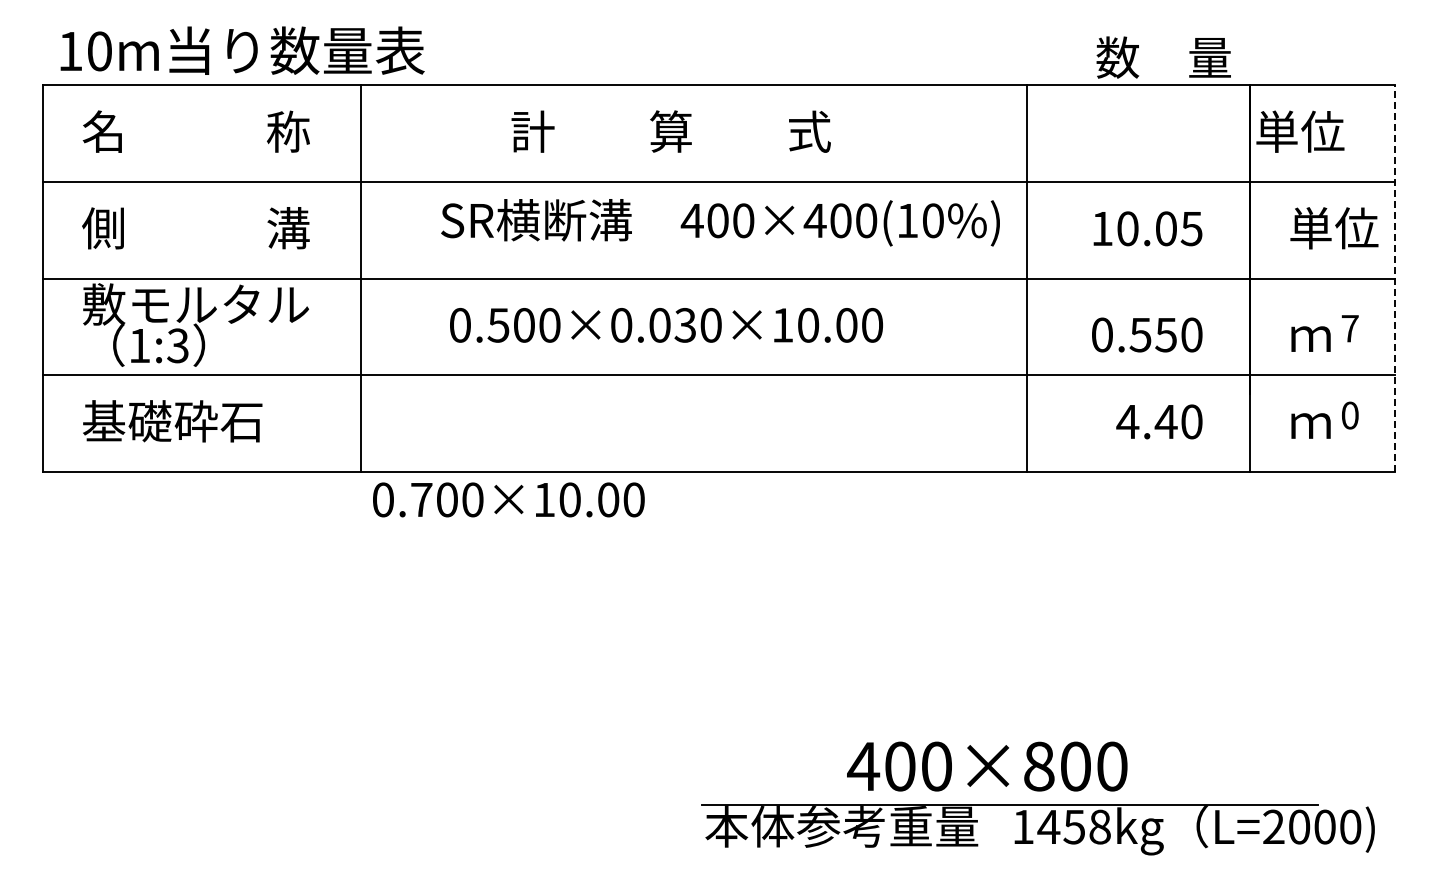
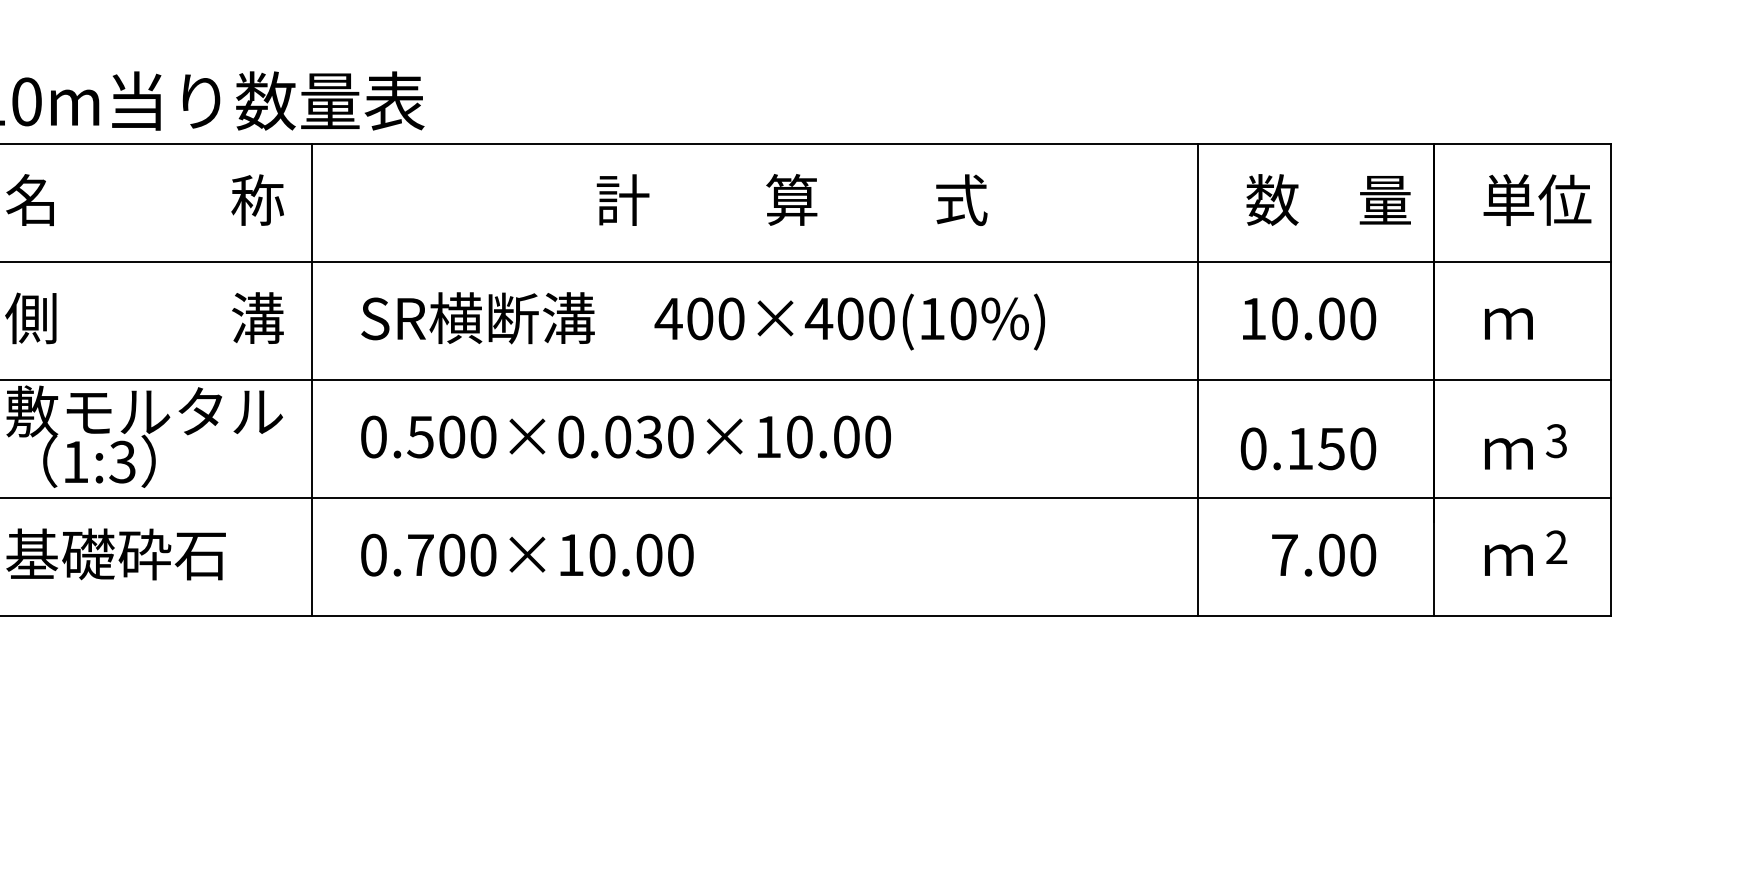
text: (1163, 57) -> (1328, 199), moved
text: (670, 131) -> (791, 199), moved
text: (1300, 131) -> (1537, 199), moved
text: (720, 222) -> (703, 320), moved
text: (1191, 228) -> (1362, 318), 10.05 -> 10.00
text: (1334, 228) -> (1537, 318), 単位 -> ｍ
line: (360, 278) -> (311, 379), moved
line: (1026, 278) -> (1197, 379), moved
line: (1394, 278) -> (1610, 379), dashed -> solid
text: (666, 325) -> (626, 437), moved
text: (1349, 328) -> (1555, 440), 7 -> 3
text: (1140, 335) -> (1300, 449), 0.550 -> 0.150
text: (1349, 415) -> (1555, 547), 0 -> 2
text: (1146, 421) -> (1307, 554), 4.40 -> 7.00
text: (508, 499) -> (526, 554), moved

